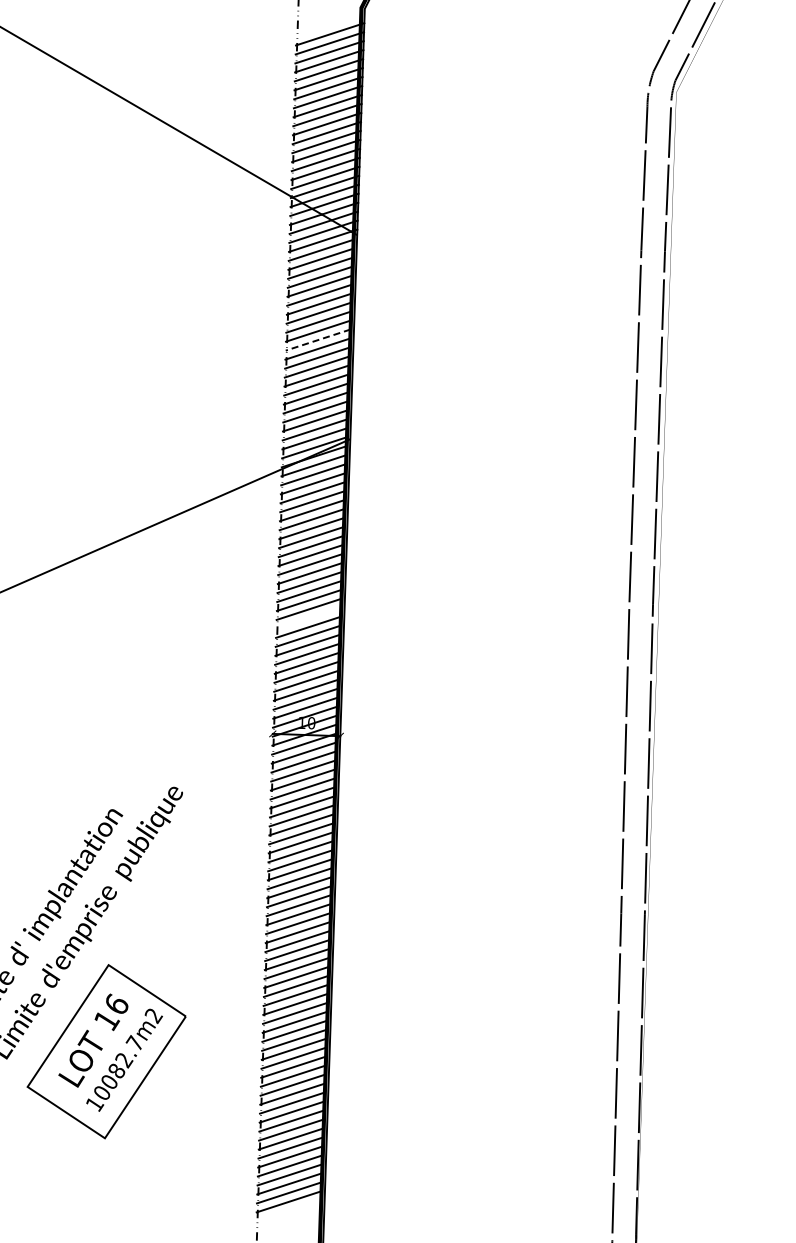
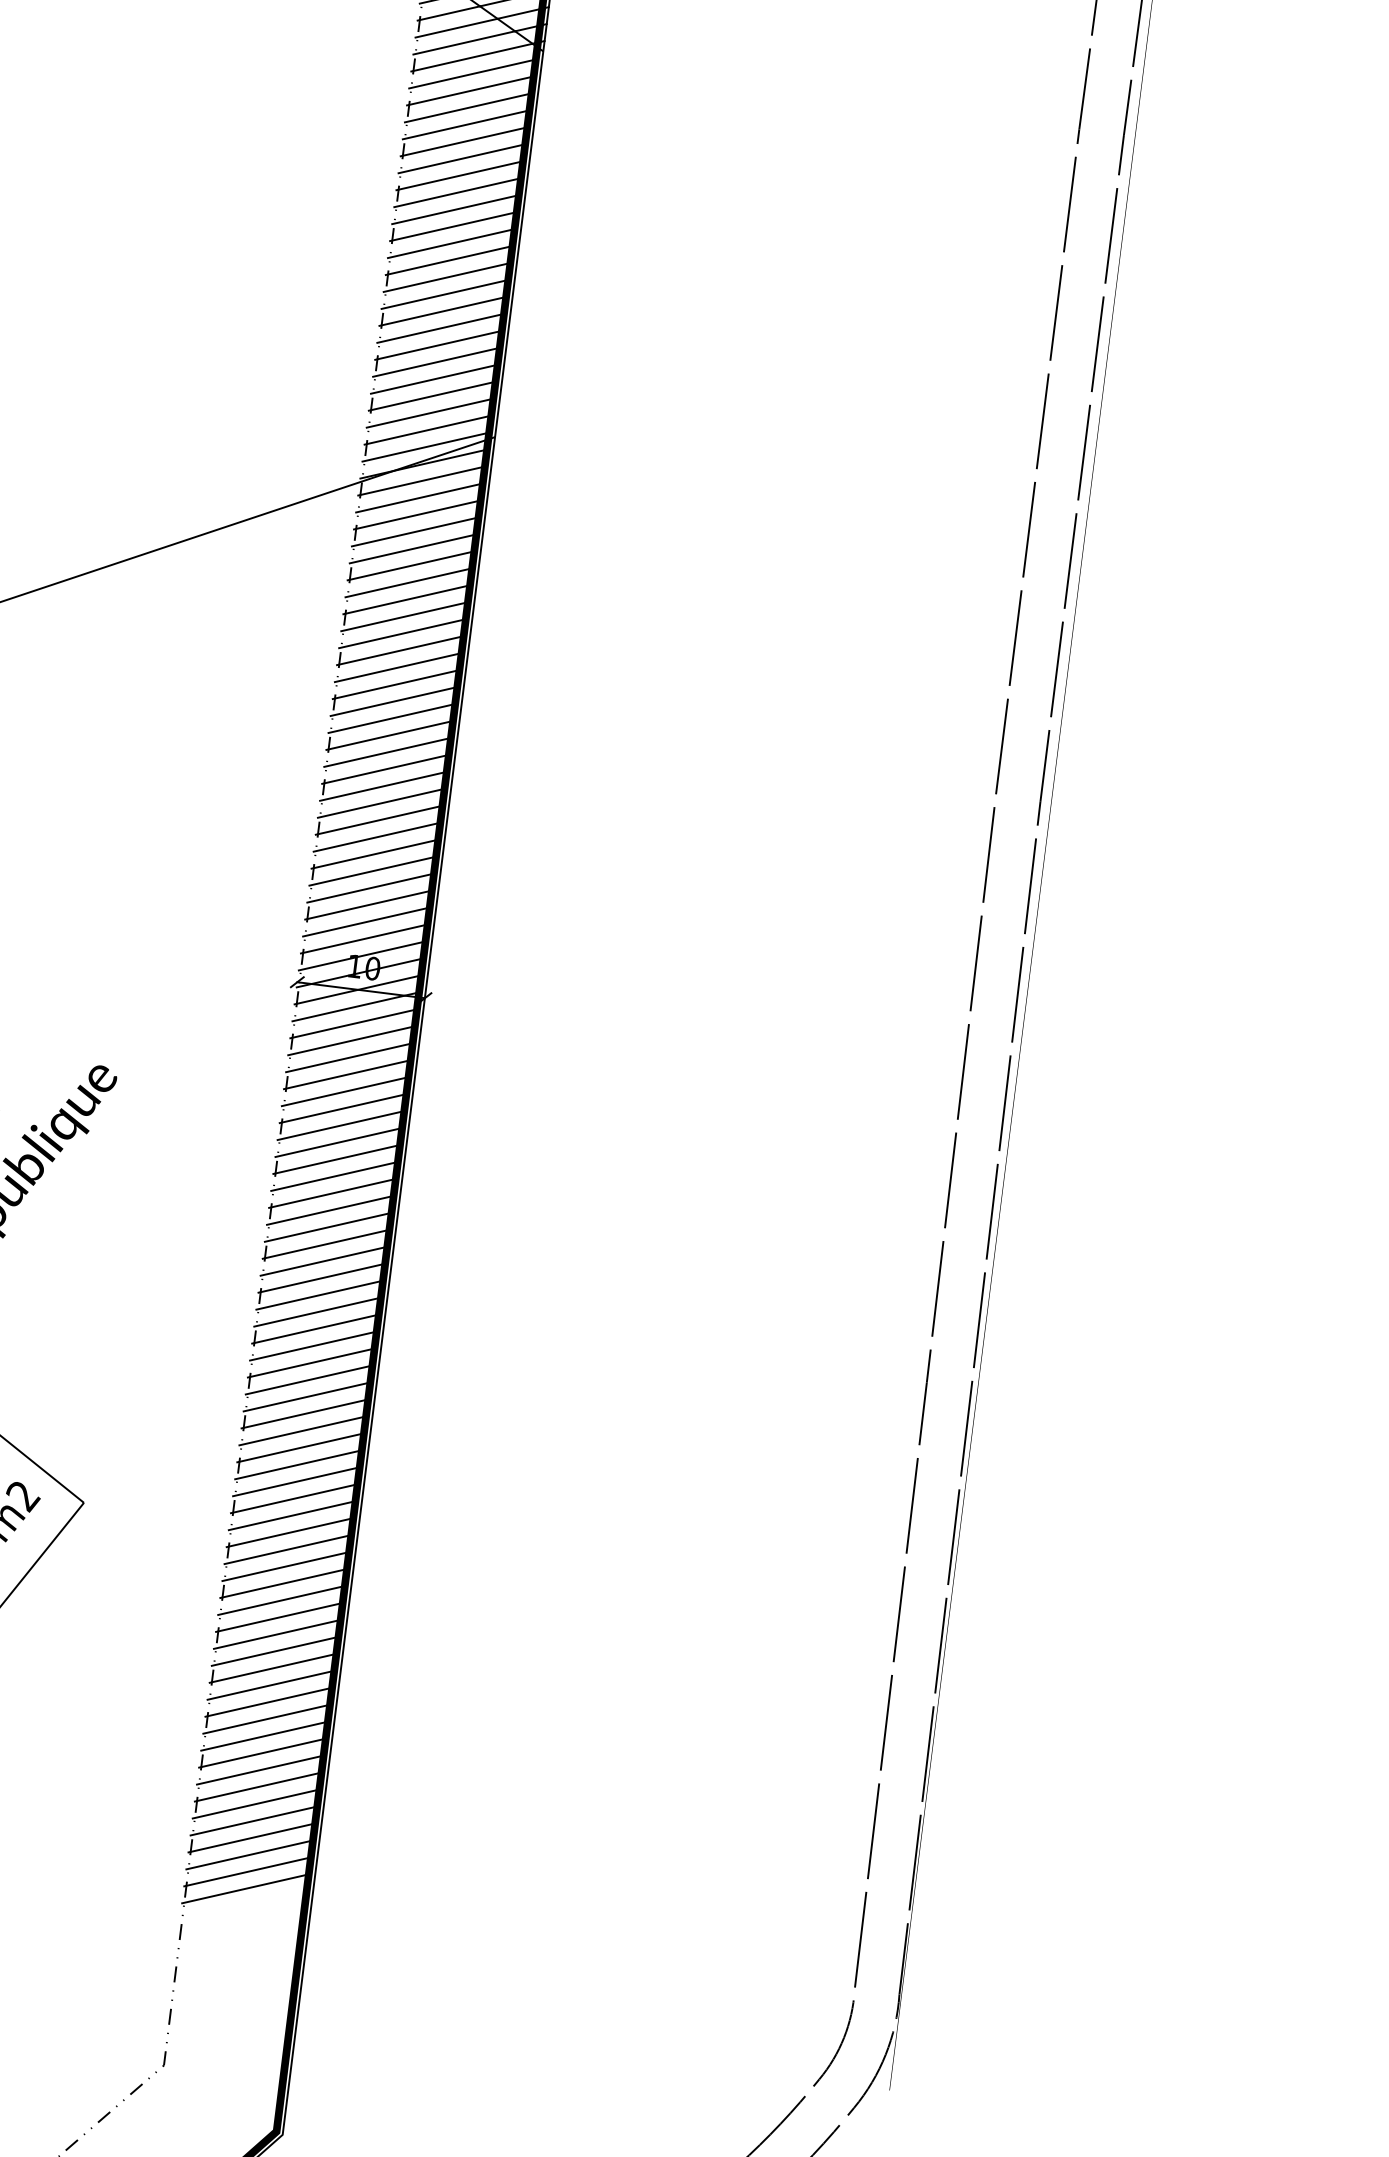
line: (317, 340) -> (449, 244), dashed -> solid
line: (308, 617) -> (385, 767), added
line: (288, 1210) -> (244, 1888), added

